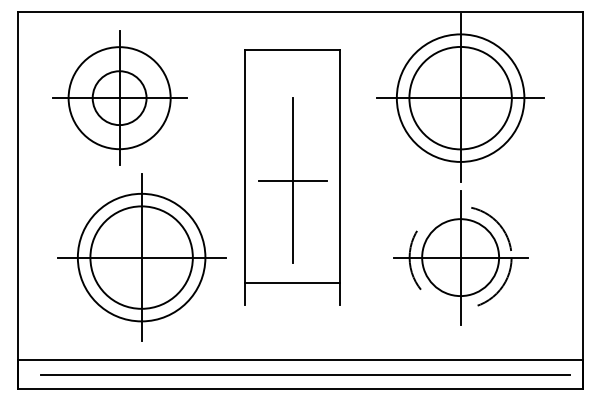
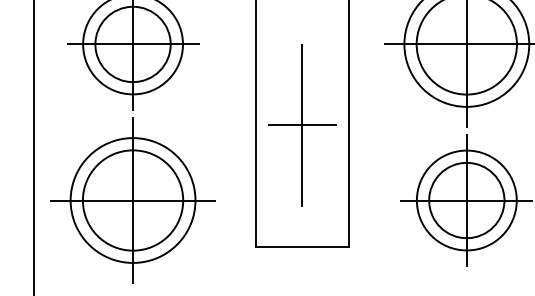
circle: (119, 97) -> (132, 43), size x1.43
part: (141, 257) -> (132, 200), moved
circle: (460, 257) -> (466, 200), dashed -> solid
line: (292, 283) -> (302, 247), moved

